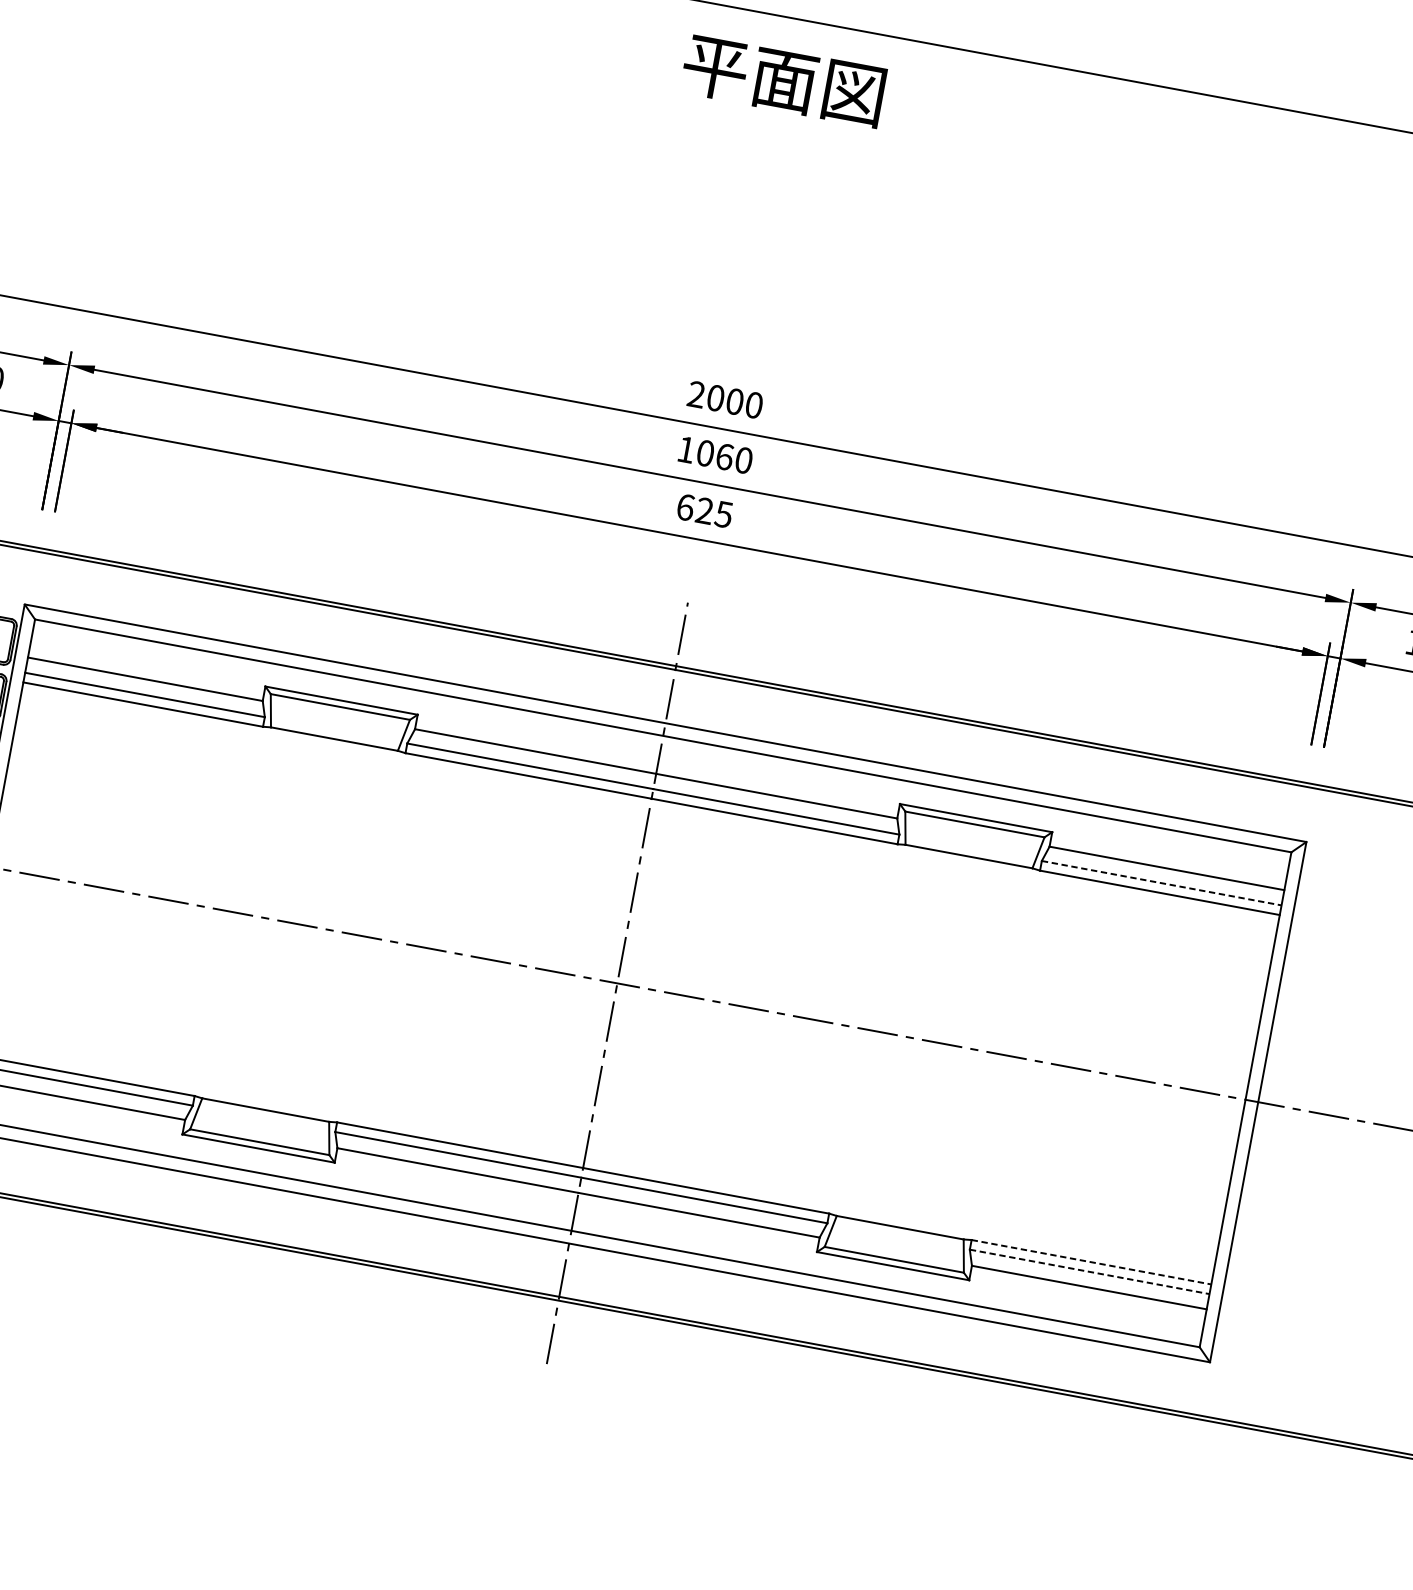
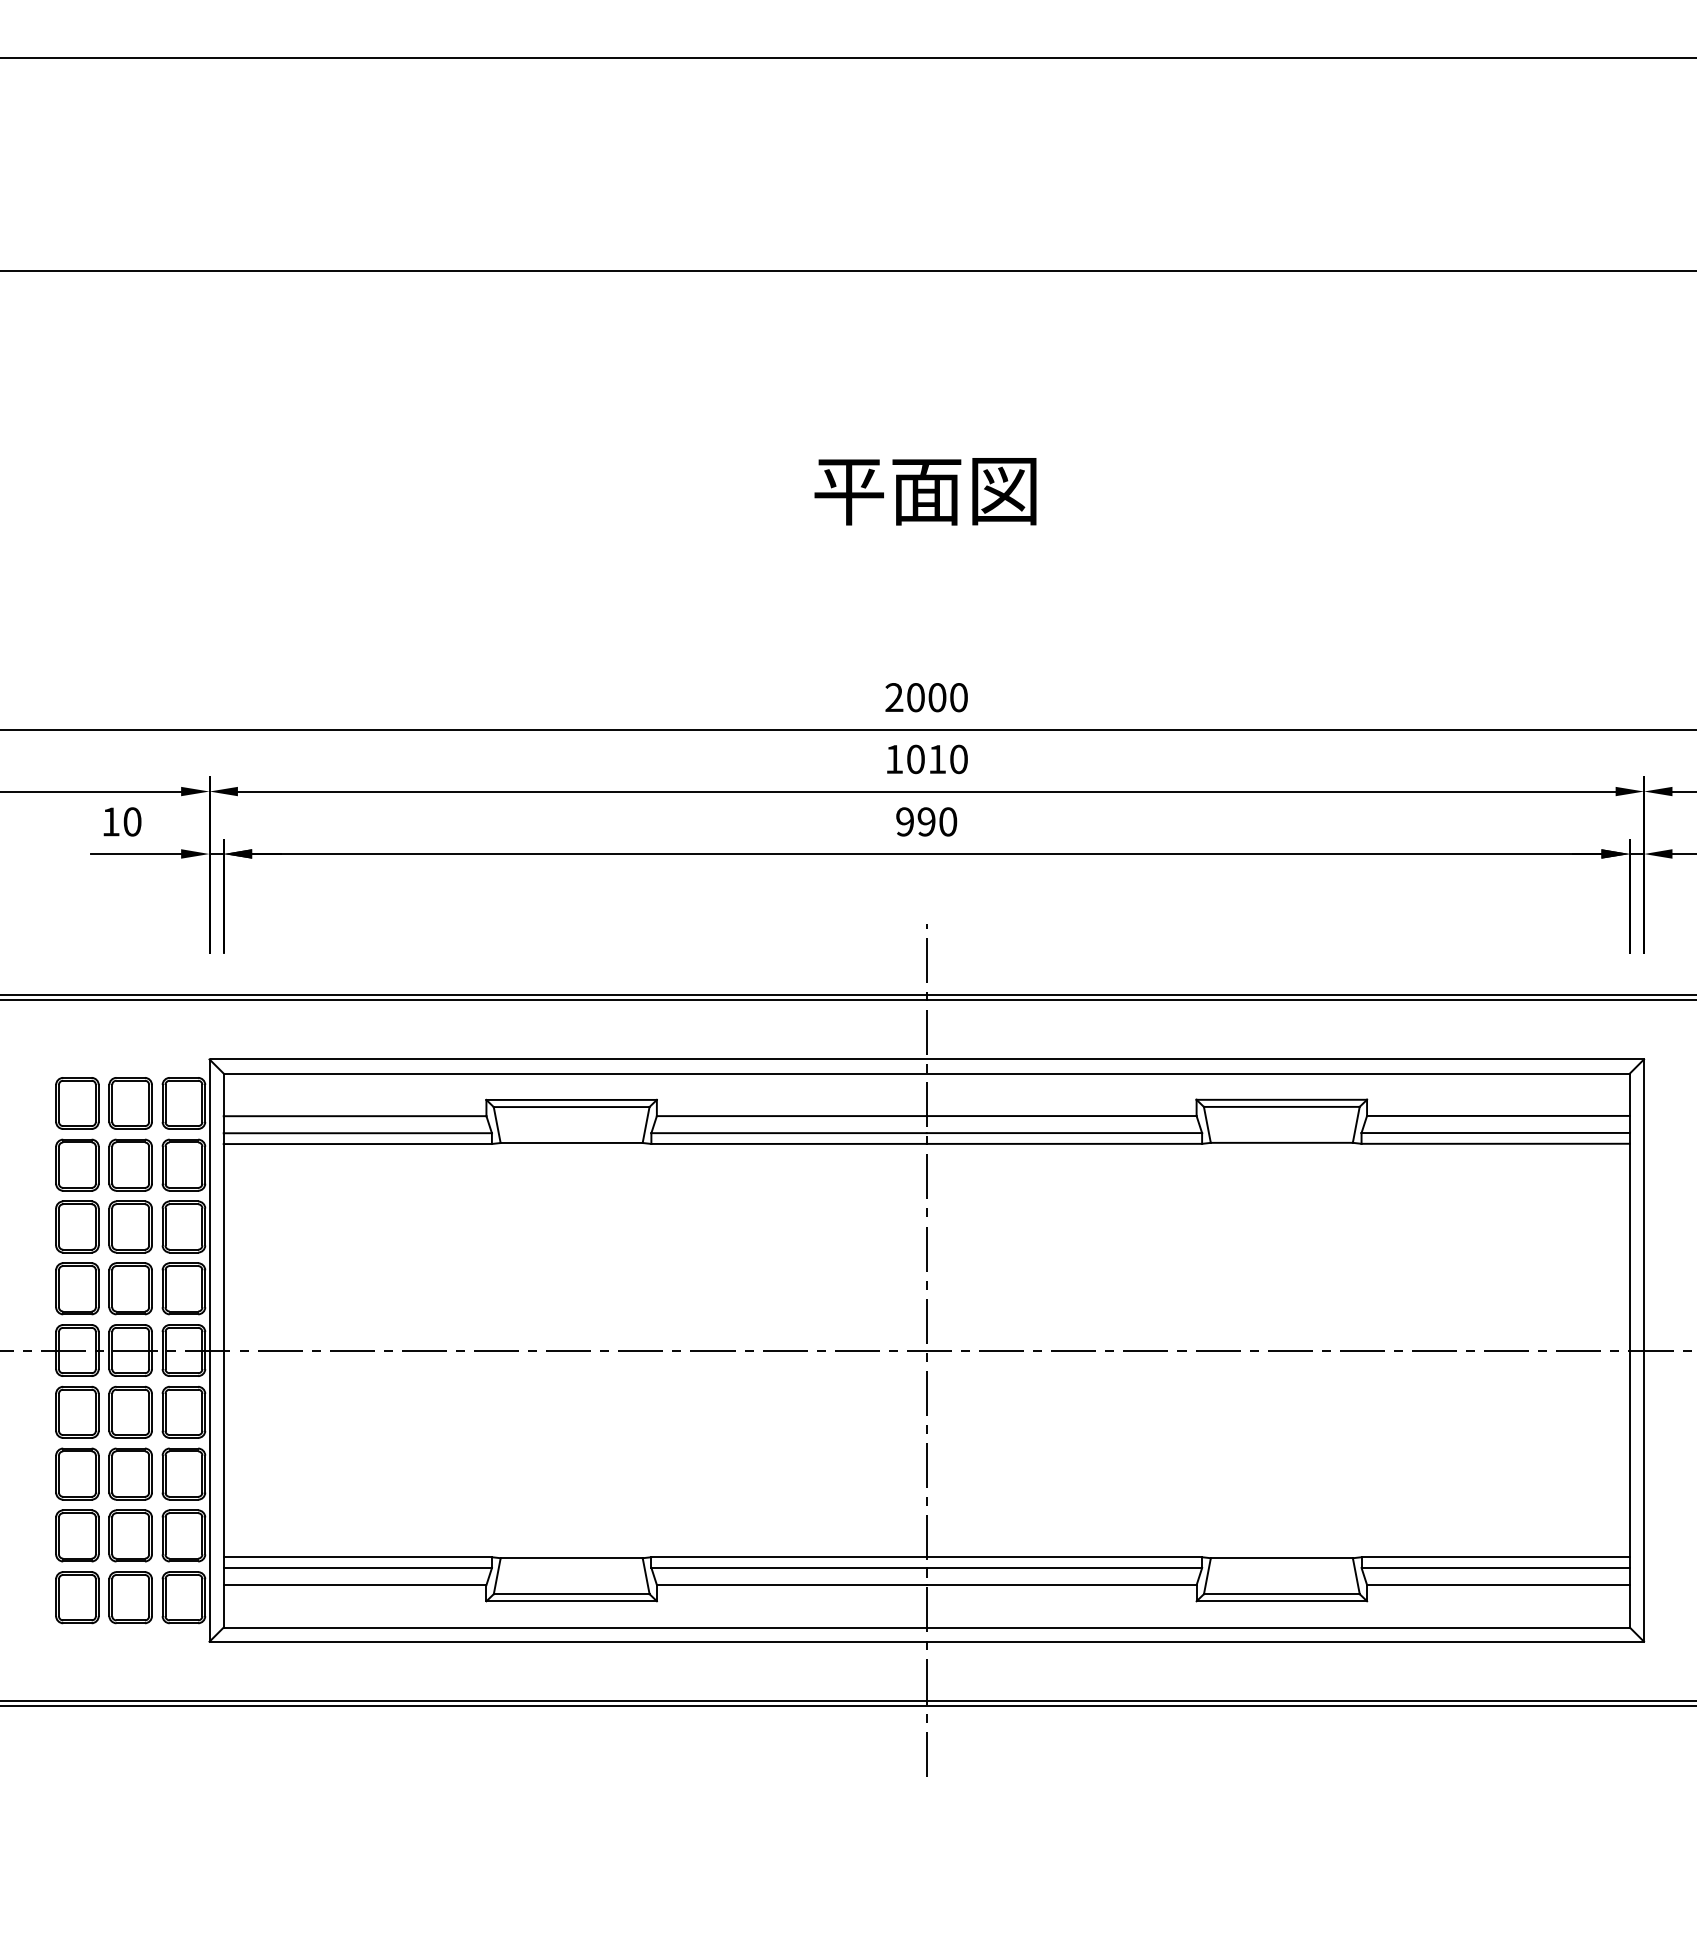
text: (783, 80) -> (925, 491), moved
text: (724, 457) -> (937, 759), 1060 -> 1010
text: (704, 510) -> (926, 821), 625 -> 990
line: (1162, 883) -> (1496, 1133), dashed -> solid
line: (1092, 1262) -> (1496, 1557), dashed -> solid
line: (1090, 1272) -> (1496, 1568), dashed -> solid

